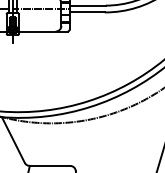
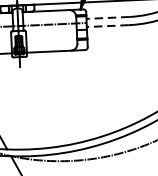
line: (87, 5) -> (107, 17), solid -> dashed
line: (86, 12) -> (106, 26), solid -> dashed

